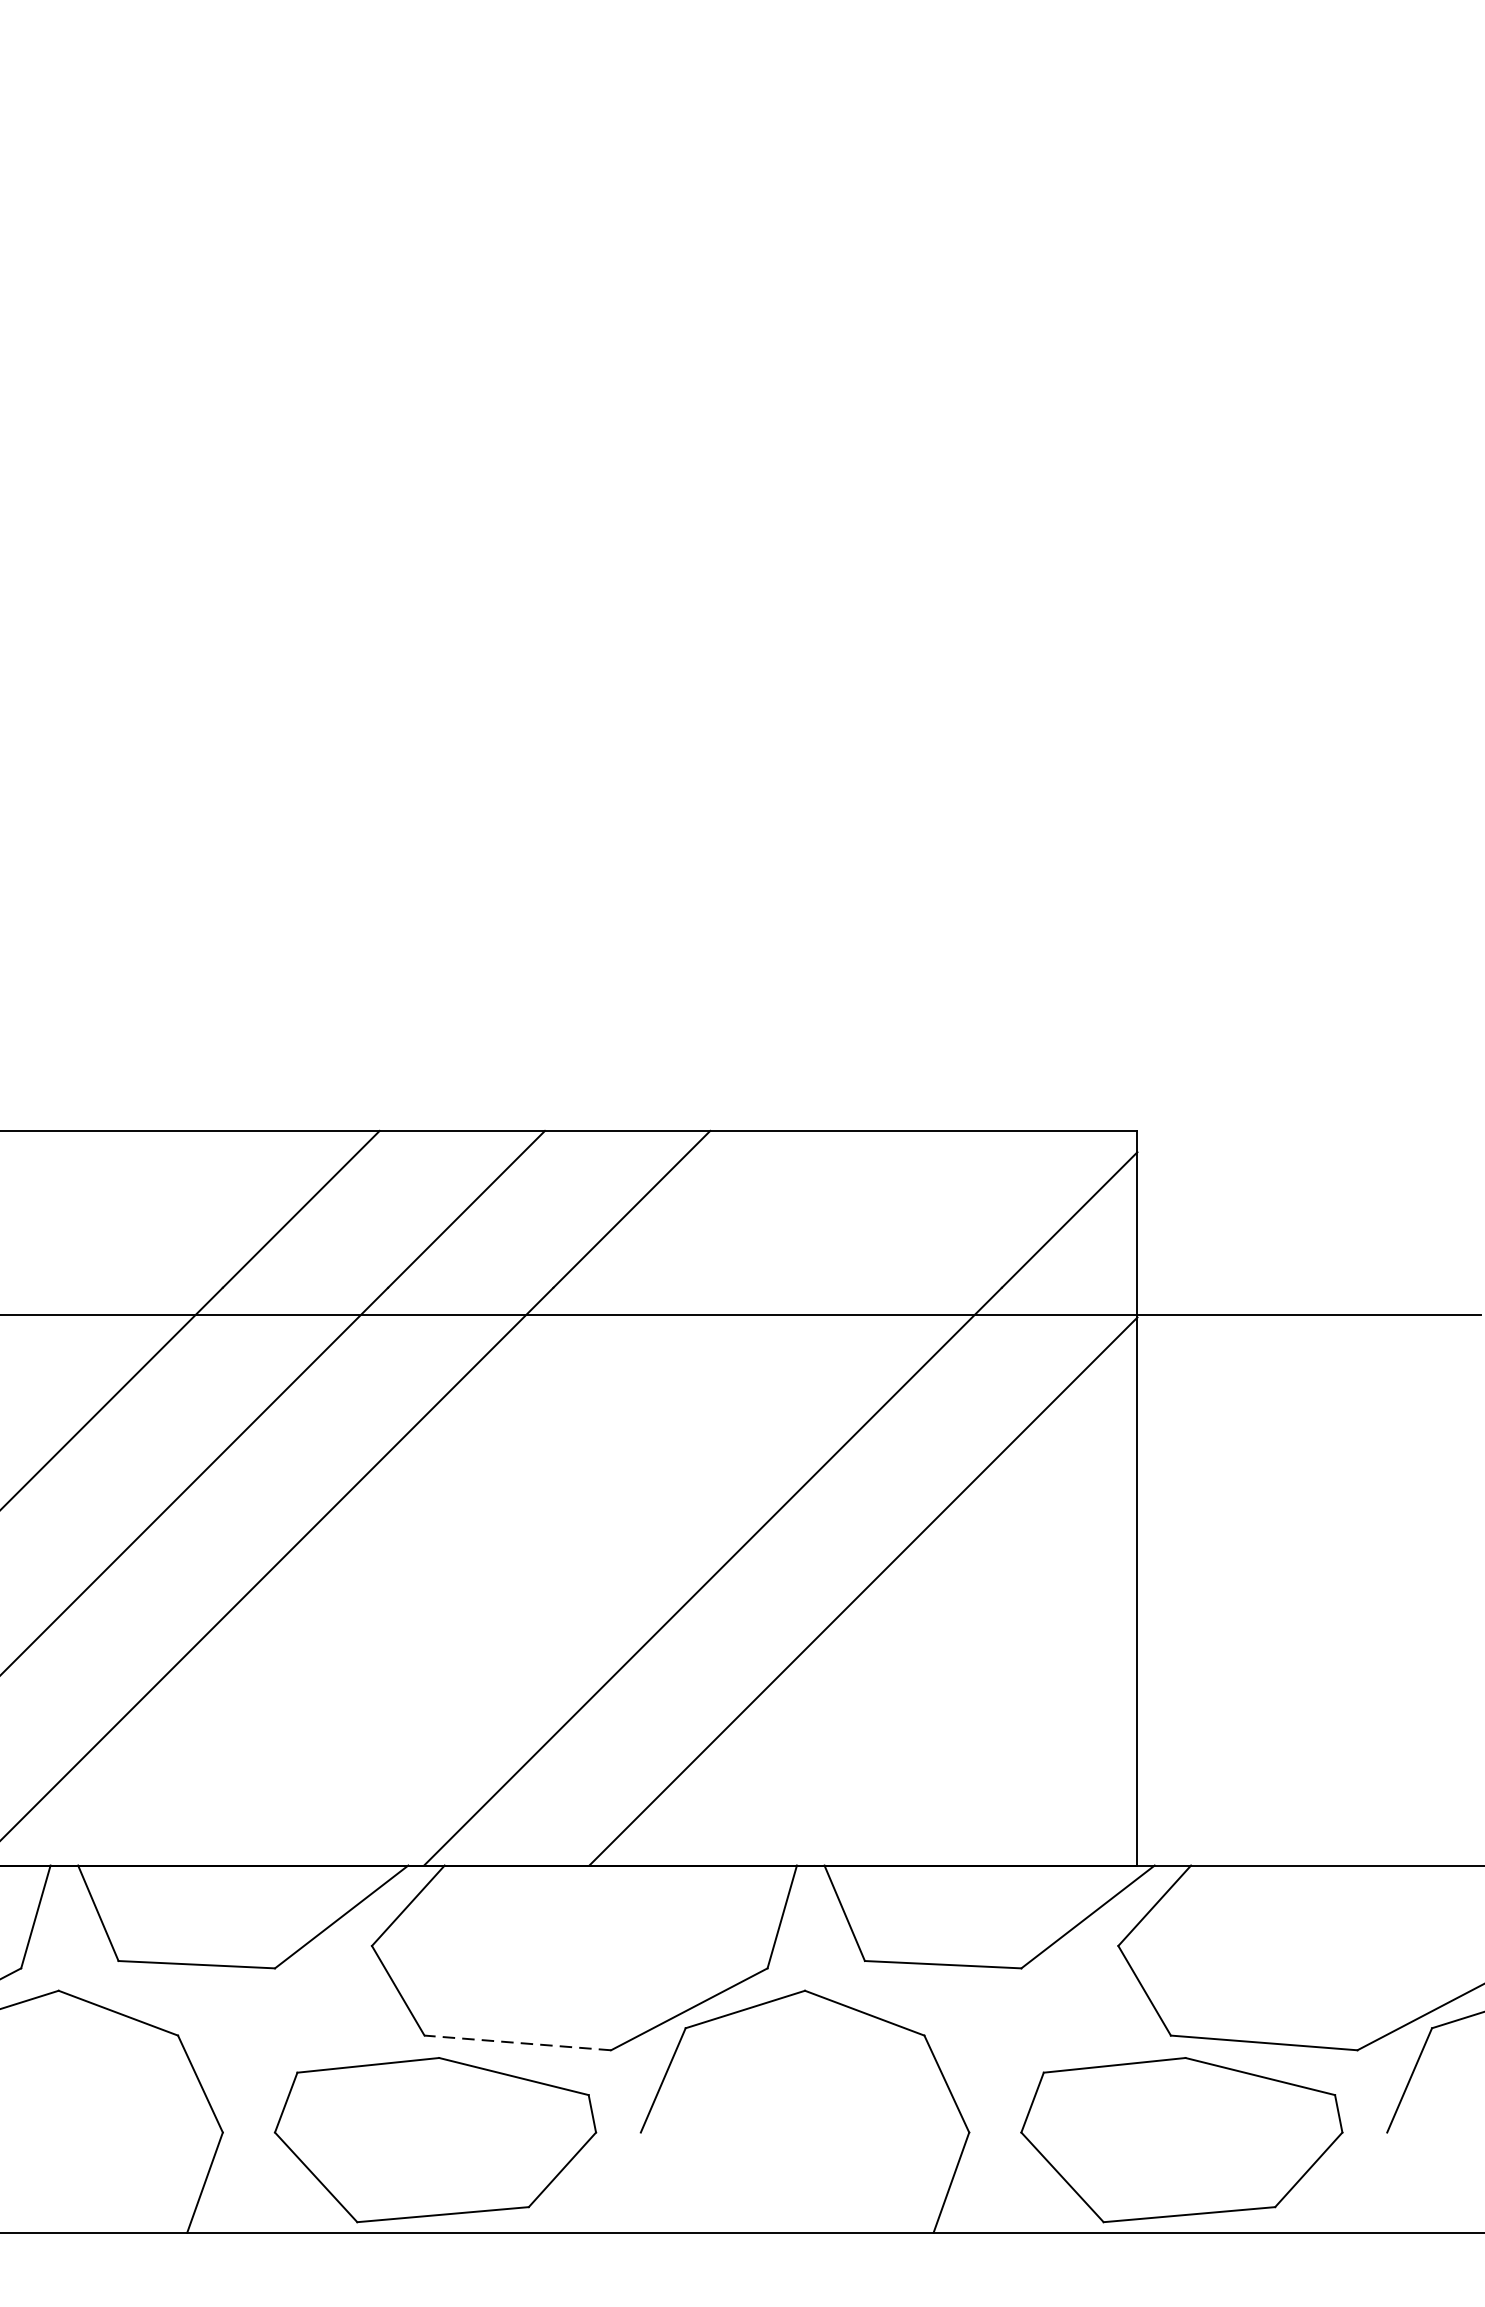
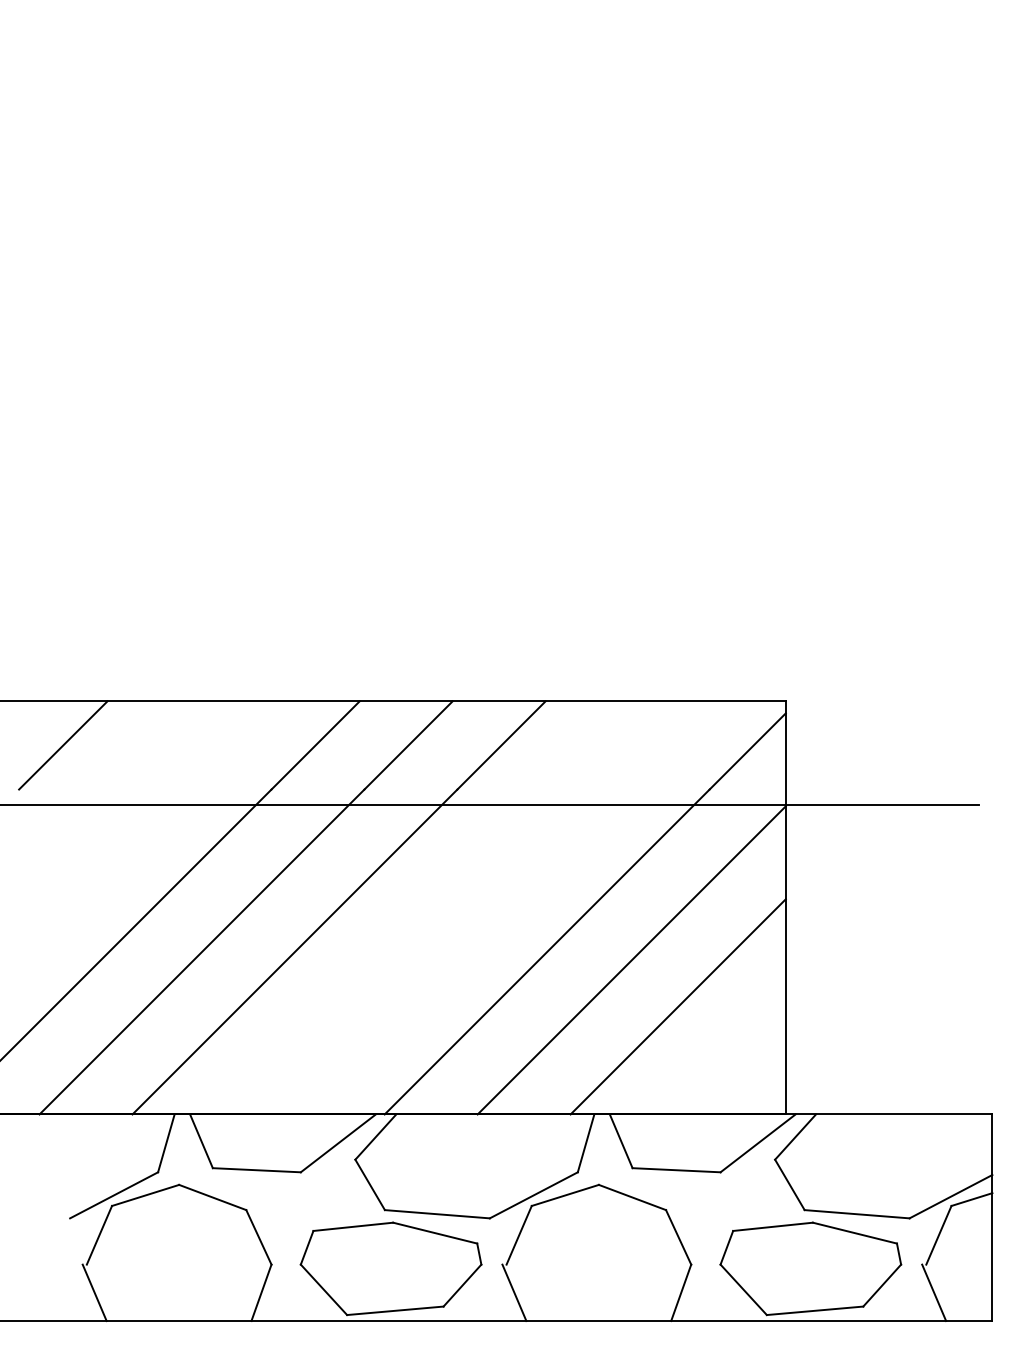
line: (944, 1673) -> (677, 1006), added
line: (518, 2043) -> (437, 1214), dashed -> solid
line: (654, 2182) -> (514, 1292), added
line: (1401, 2182) -> (934, 1292), added

